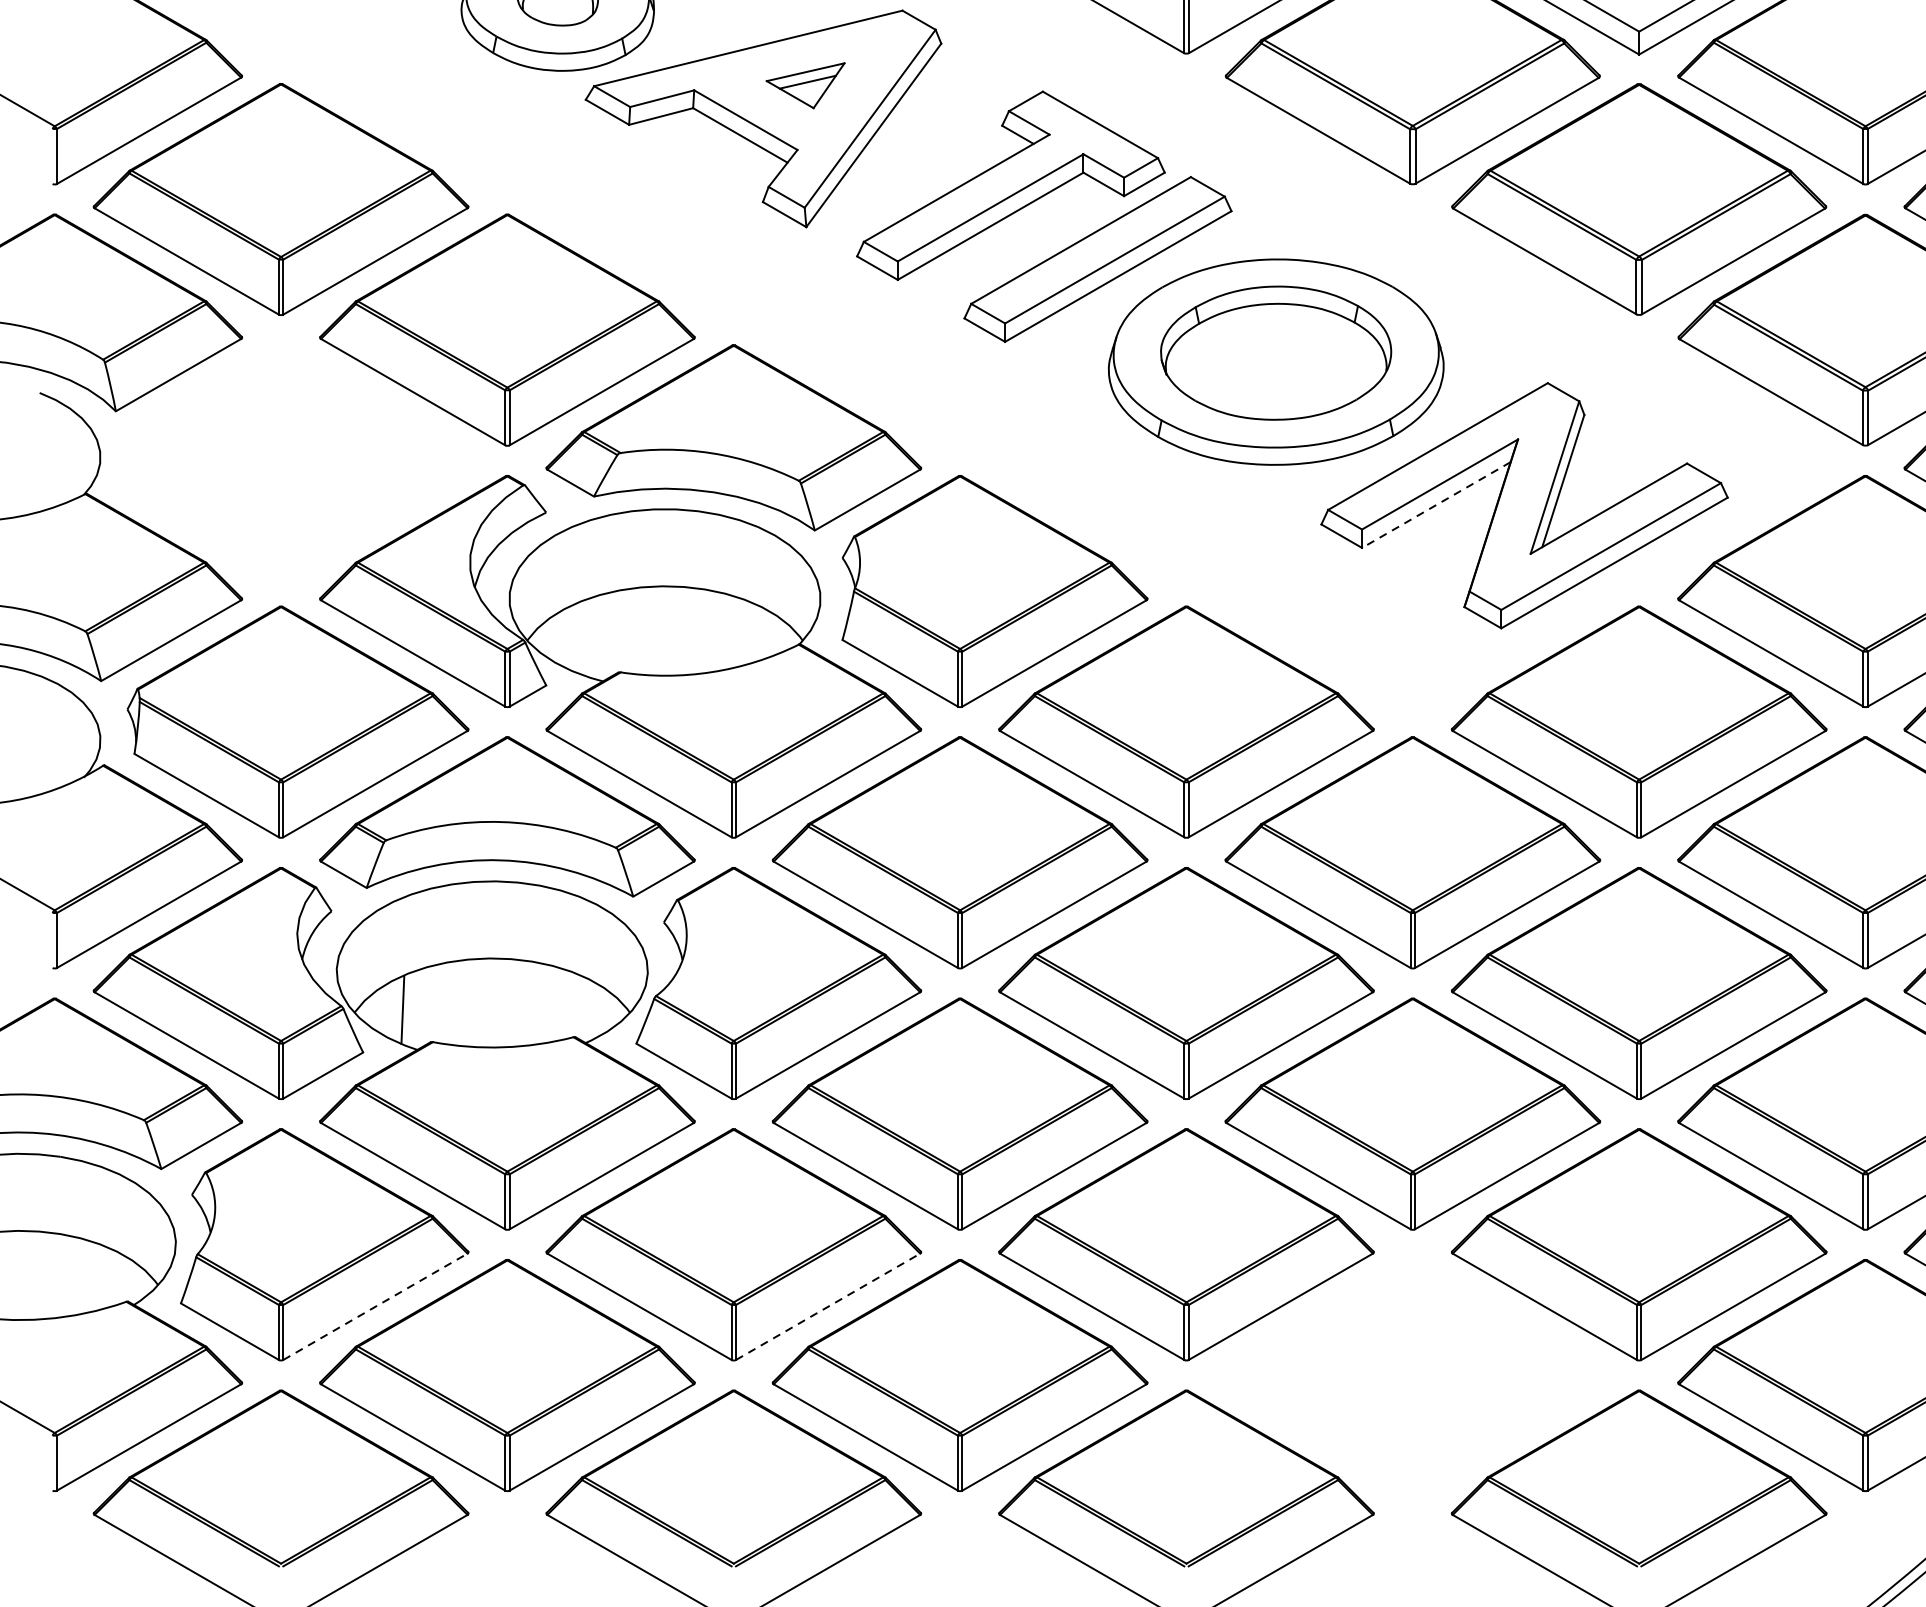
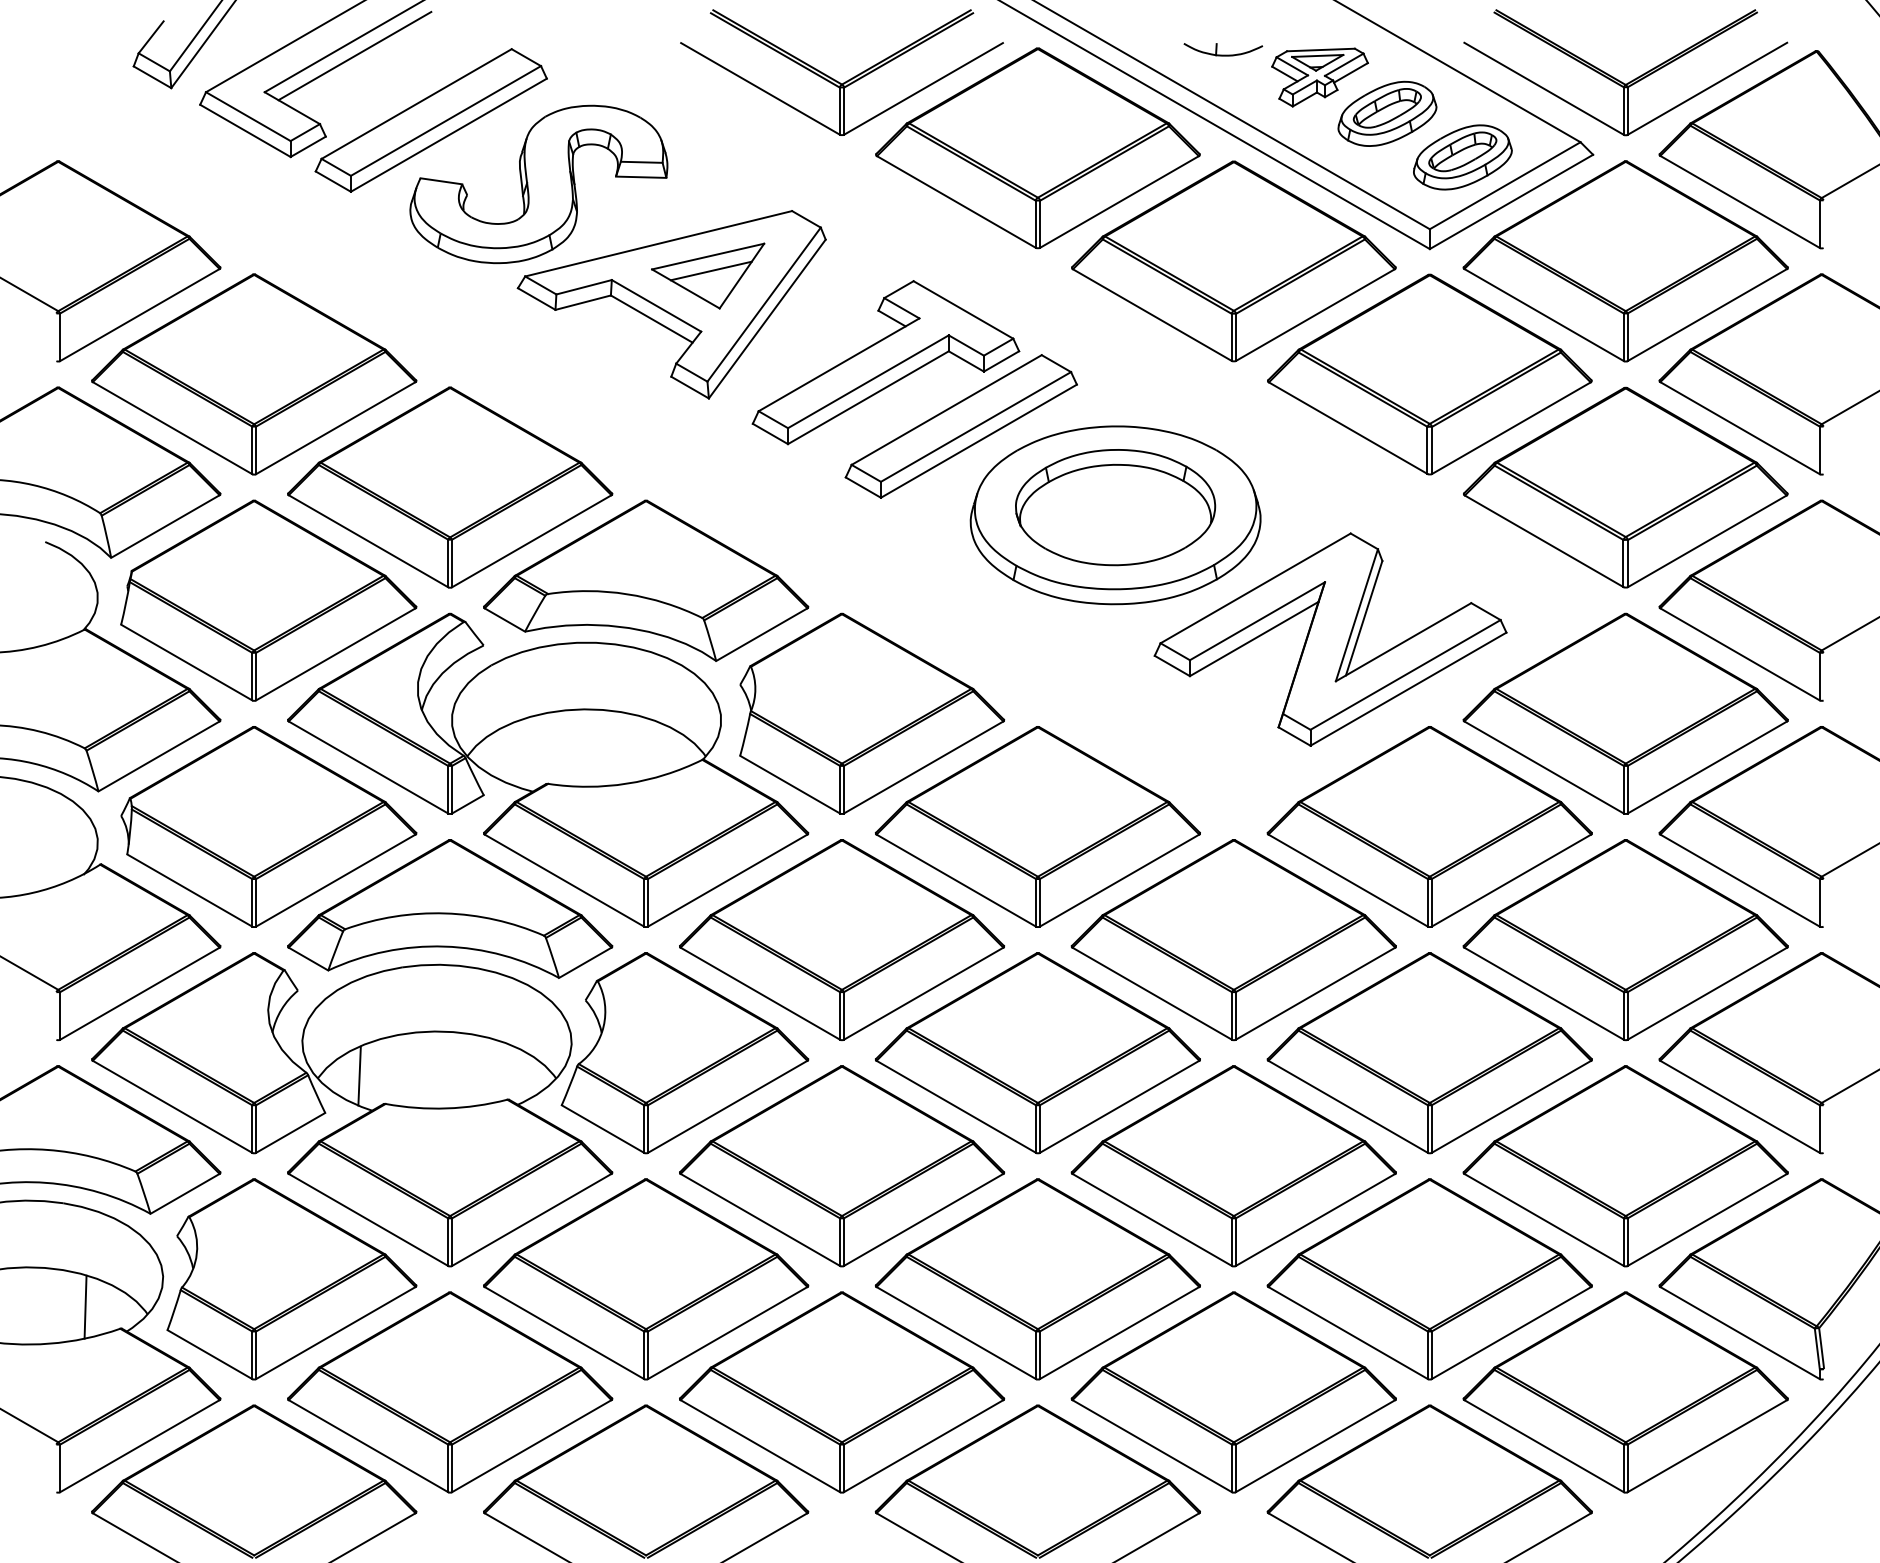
part: (805, 85) -> (708, 275), size x1.67
part: (297, 460) -> (268, 600), added
line: (1435, 505) -> (1253, 639), dashed -> solid
line: (86, 1276) -> (85, 1306), added
line: (376, 1306) -> (336, 1332), dashed -> solid
line: (829, 1306) -> (728, 1332), dashed -> solid
part: (1412, 1375) -> (1233, 1392), added

